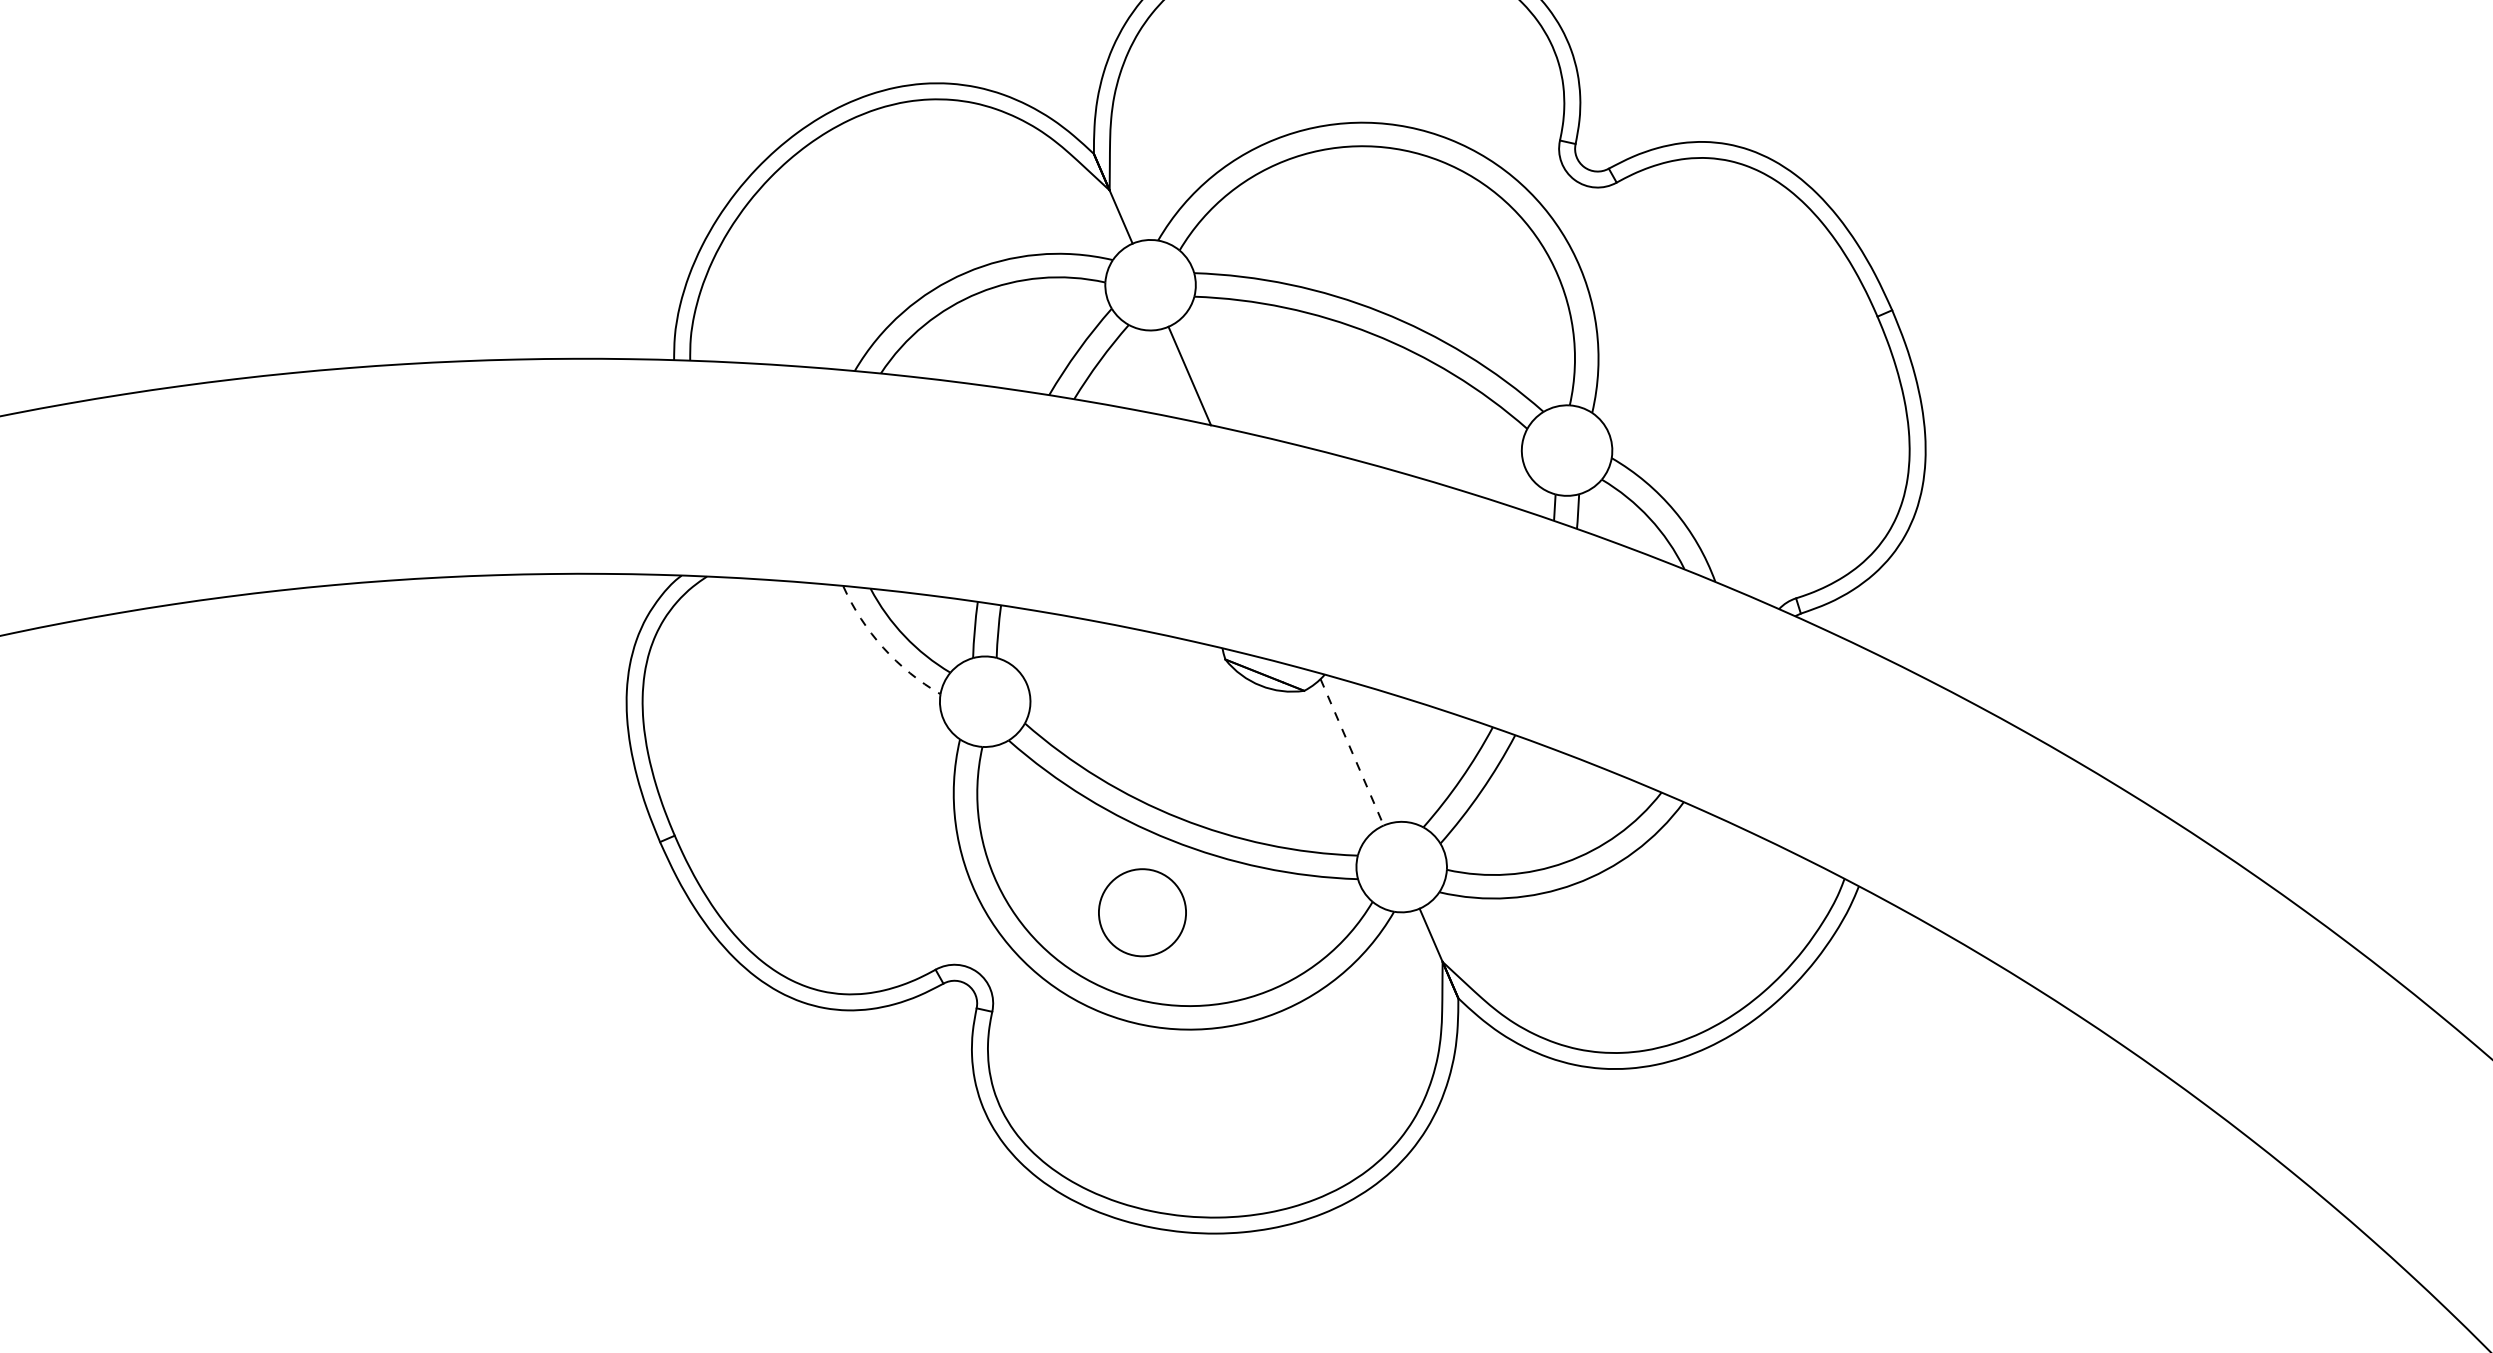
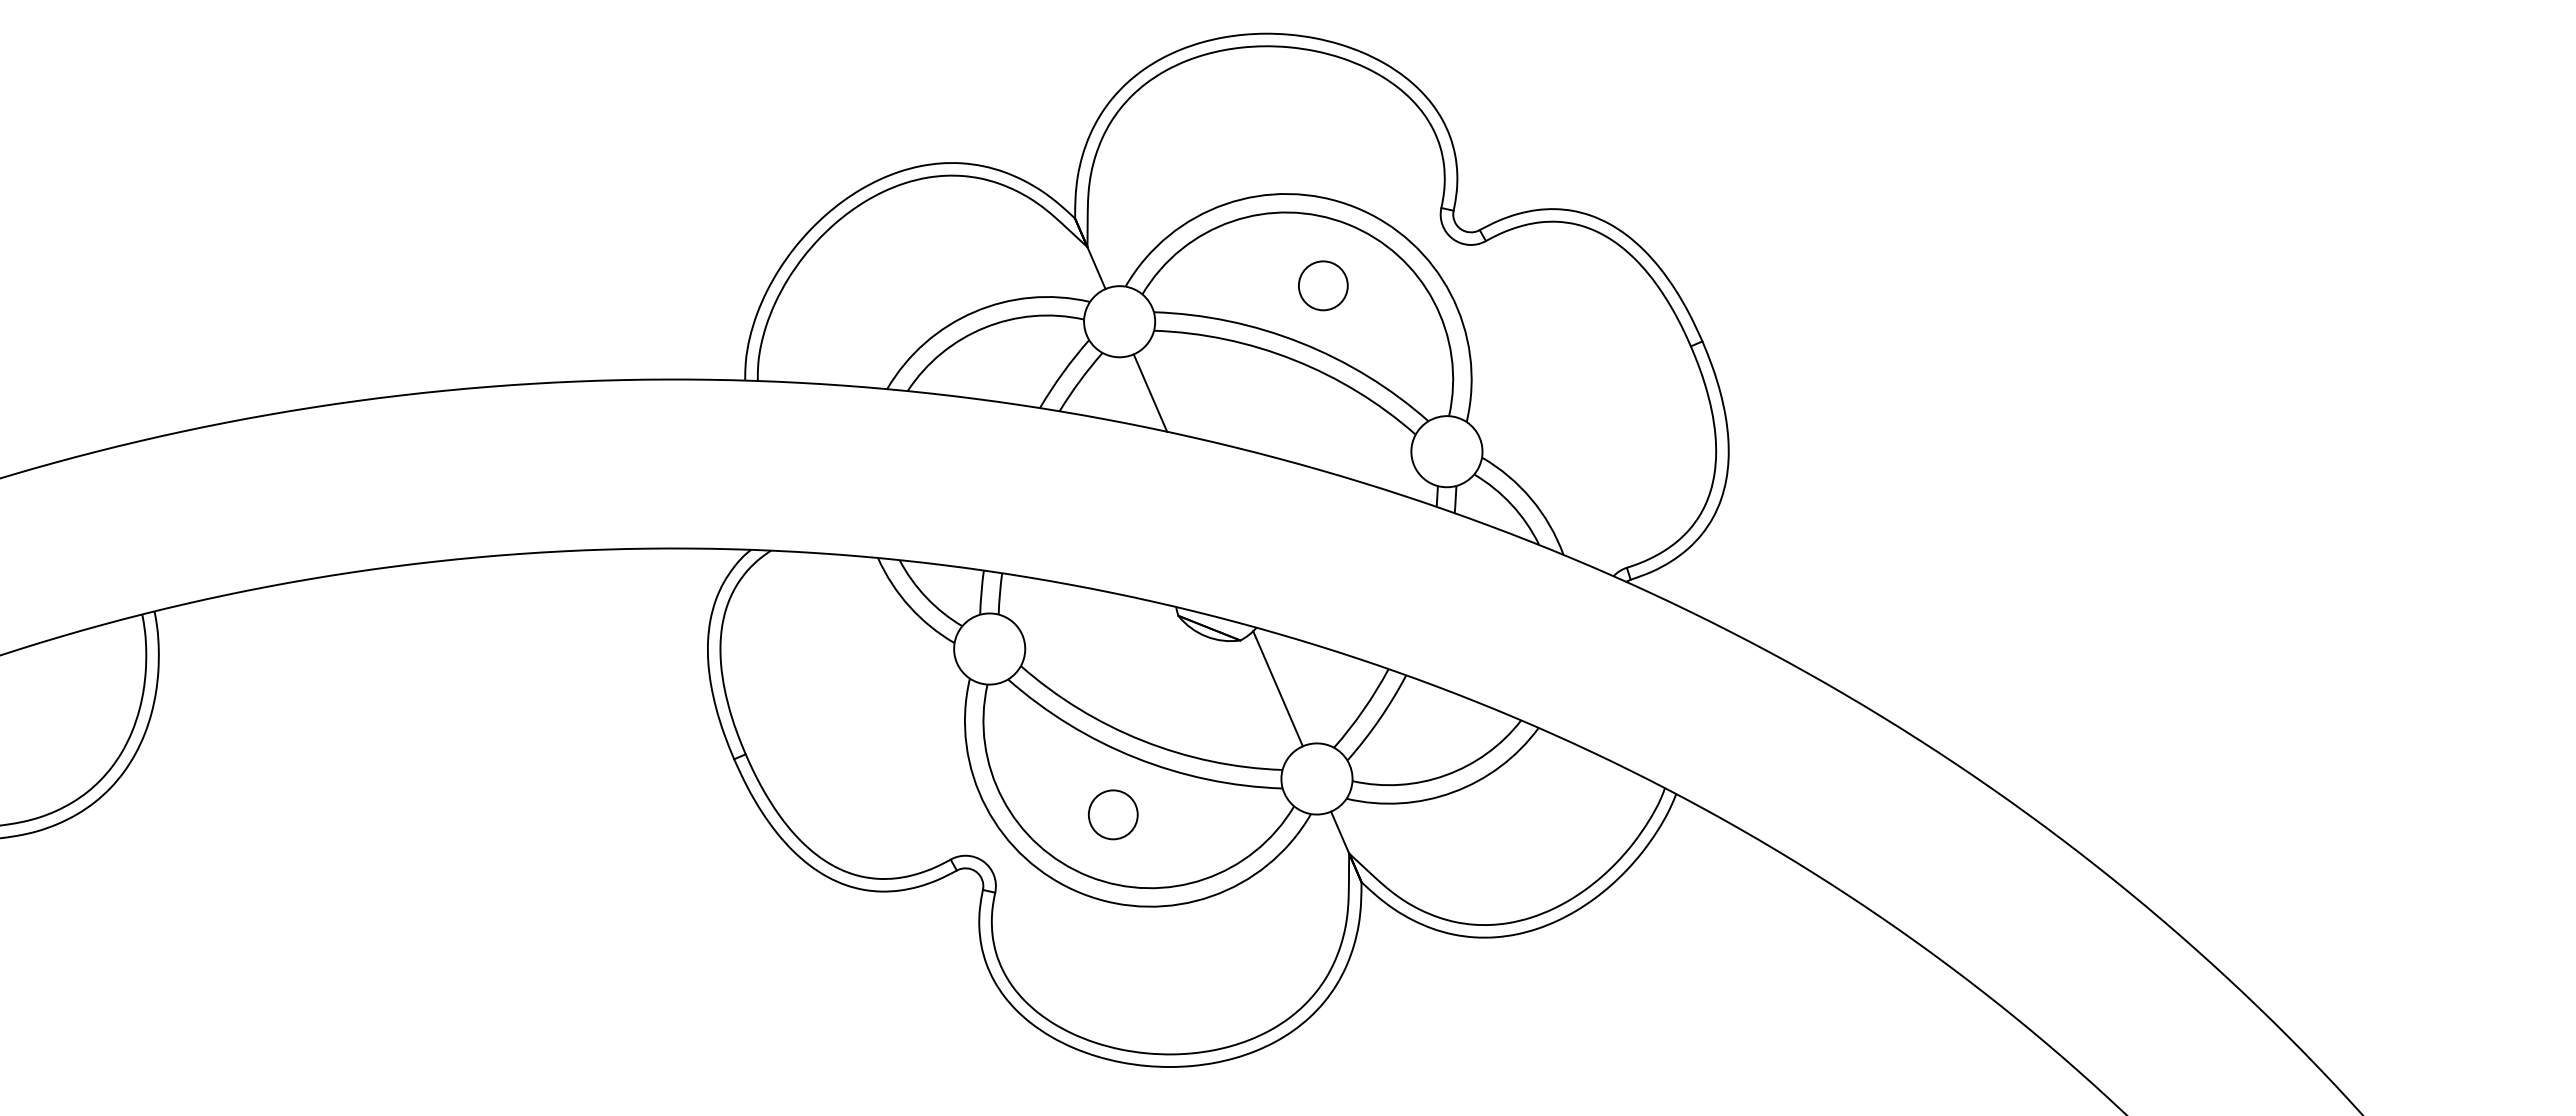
circle: (1409, 239) -> (1323, 285), added
arc: (883, 647) -> (909, 606), dashed -> solid
line: (1352, 751) -> (1278, 688), dashed -> solid
circle: (1141, 912) -> (1112, 814), size x0.71

